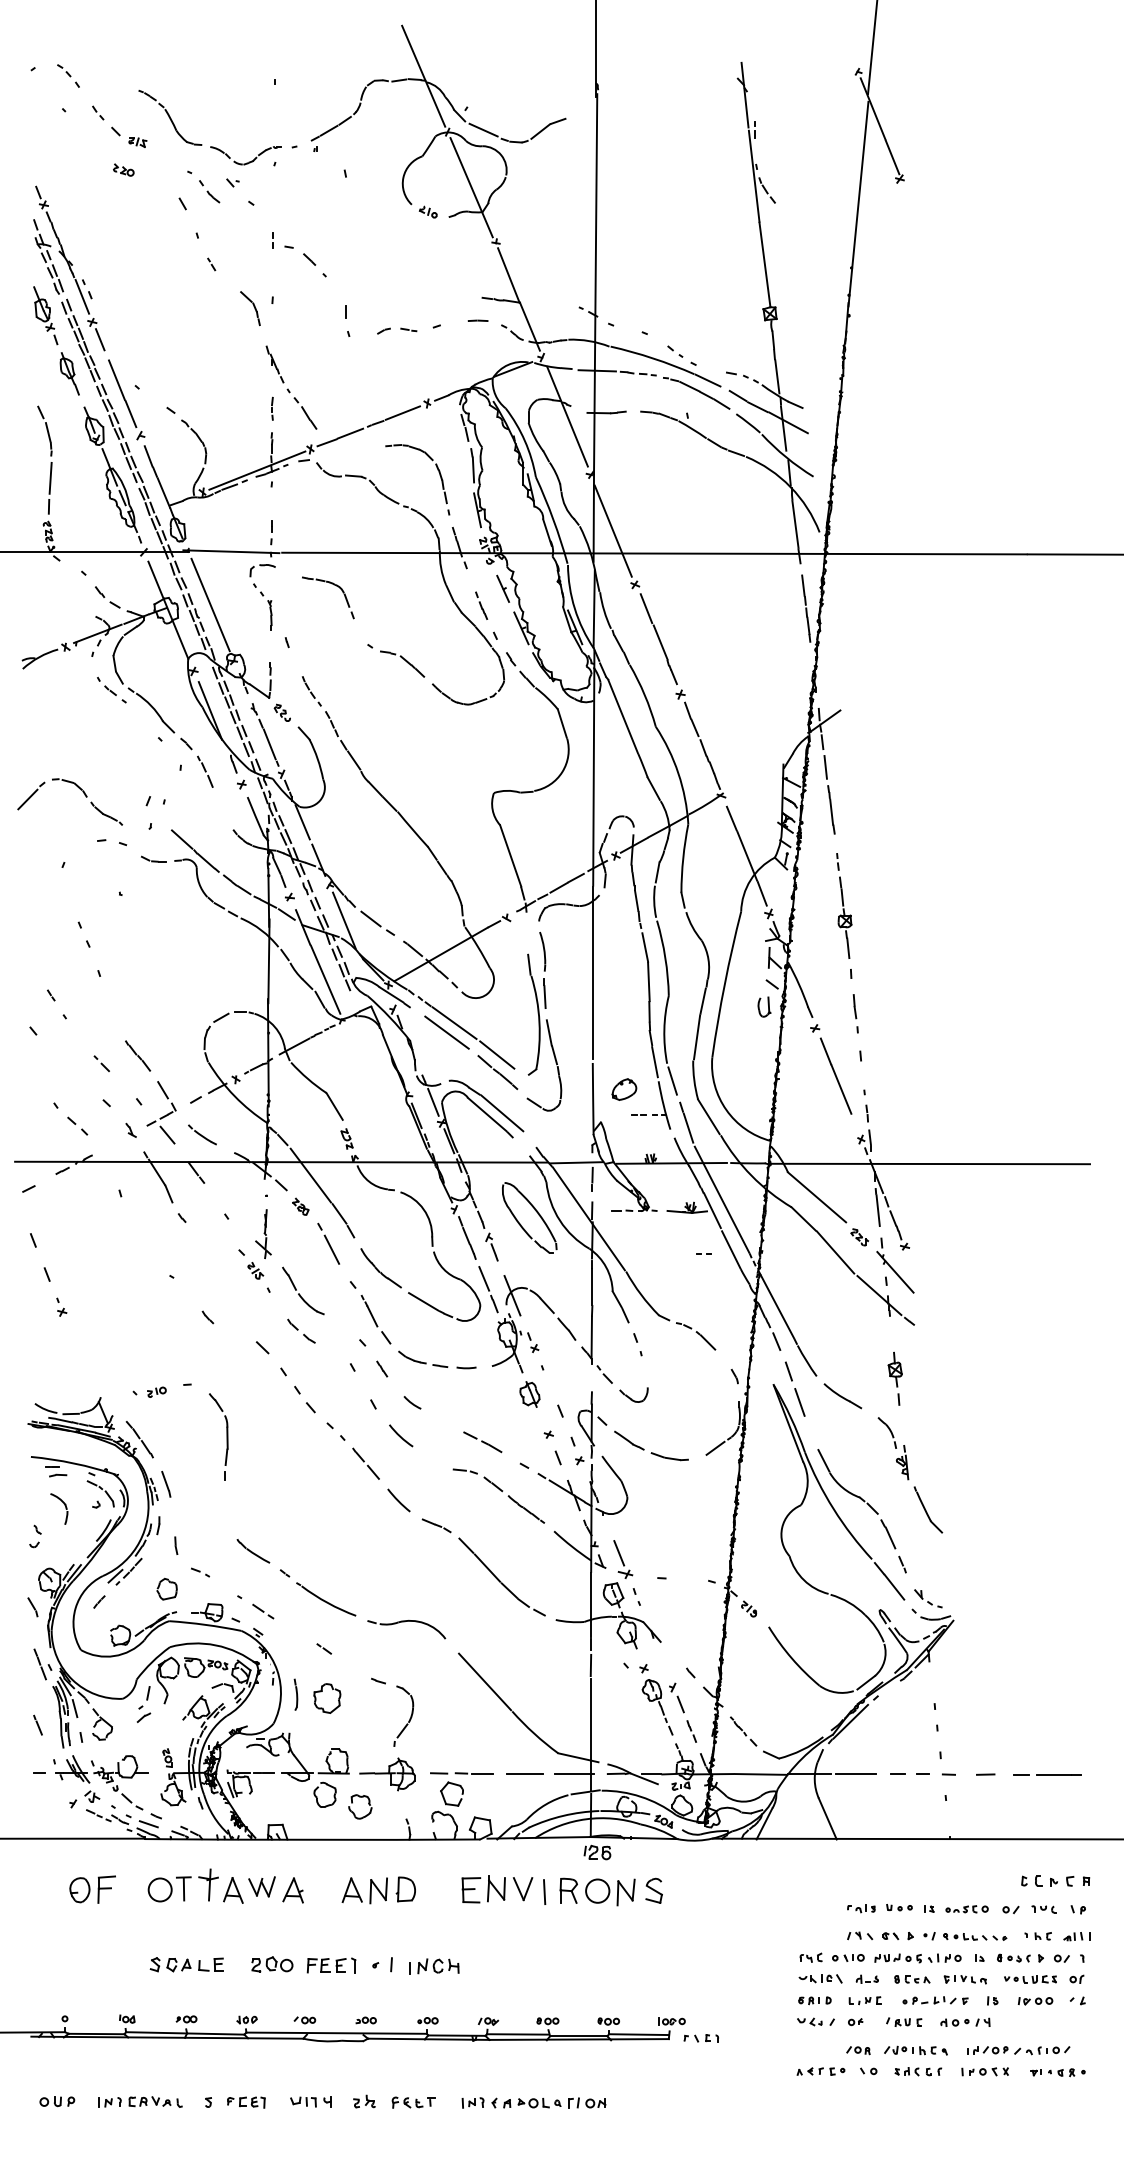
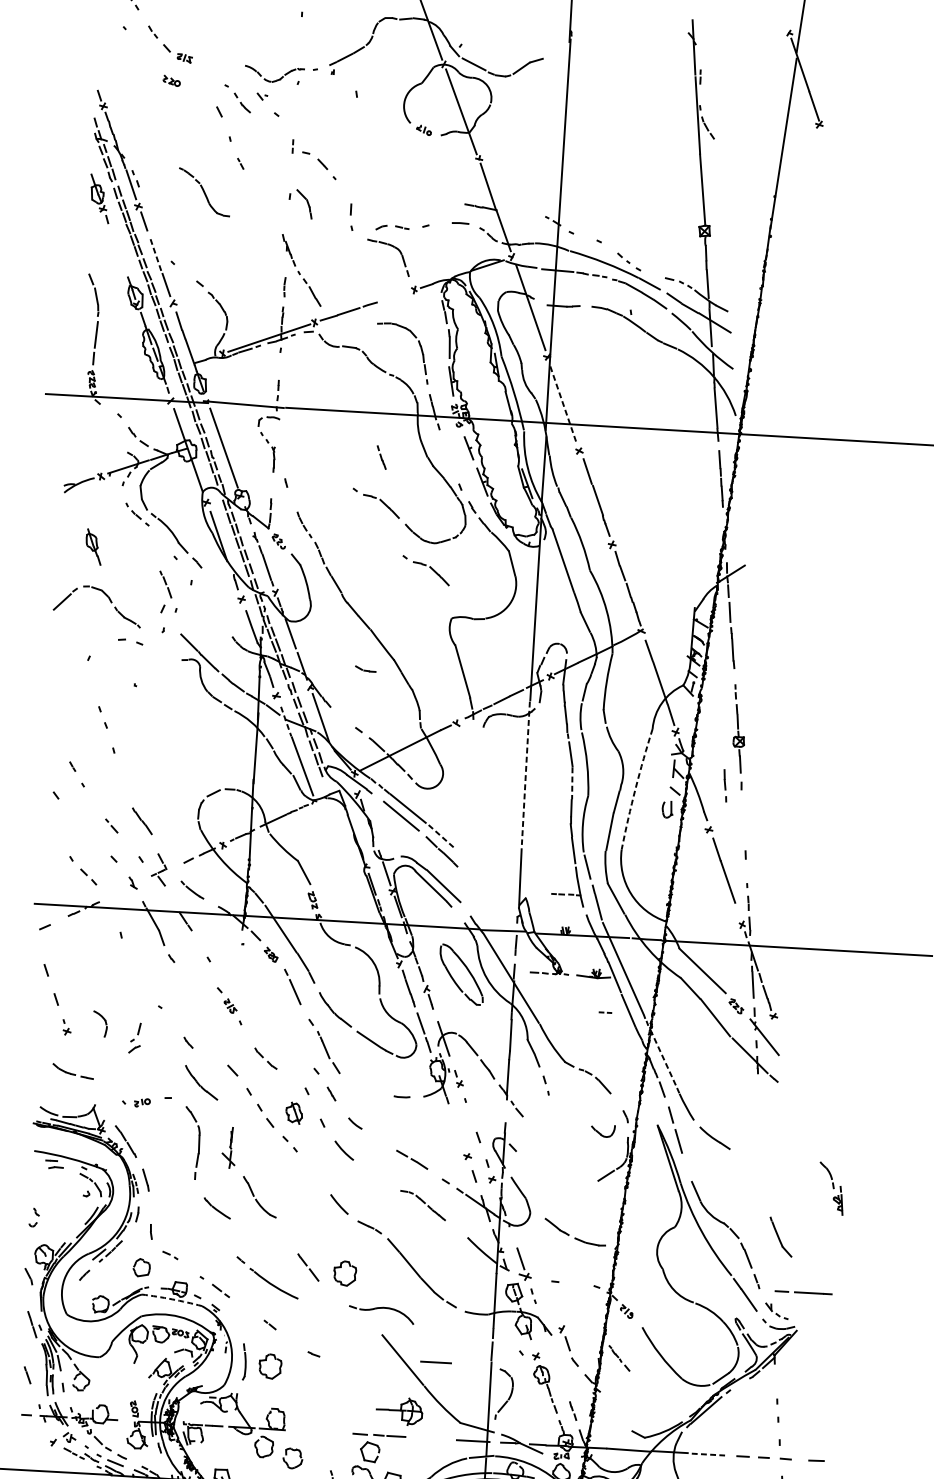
part: (170, 117) -> (204, 192), moved
part: (250, 308) -> (304, 204), moved
part: (69, 373) -> (93, 546), moved
line: (117, 380) -> (156, 256), solid -> dashed
line: (402, 412) -> (393, 296), removed
line: (613, 531) -> (563, 405), solid -> dashed
part: (331, 584) -> (391, 246), moved
line: (481, 605) -> (381, 457), moved
part: (460, 737) -> (426, 570), added
part: (205, 771) -> (166, 584), moved
part: (153, 858) -> (365, 668), moved
line: (370, 918) -> (342, 717), removed
line: (303, 927) -> (286, 721), solid -> dashed
line: (592, 973) -> (525, 773), solid -> dashed
line: (648, 982) -> (571, 783), solid -> dashed
arc: (724, 984) -> (635, 788), solid -> dashed
part: (855, 1013) -> (725, 785), moved
part: (544, 1021) -> (483, 811), removed
line: (497, 1055) -> (442, 837), solid -> dashed
part: (624, 1089) -> (546, 871), removed
part: (161, 1112) -> (159, 869), size x0.6
part: (263, 1234) -> (229, 1148), moved
part: (303, 1290) -> (259, 1196), moved
line: (776, 1304) -> (663, 1058), solid -> dashed
part: (423, 1358) -> (73, 1070), moved
part: (225, 1364) -> (200, 1082), added
part: (894, 1378) -> (758, 1125), removed
part: (529, 1394) -> (293, 1113), moved
part: (633, 1394) -> (602, 1130), moved
part: (893, 1448) -> (831, 1188), moved
part: (651, 1452) -> (575, 1237), moved
line: (364, 1462) -> (307, 1266), moved
part: (498, 1495) -> (422, 1205), size x0.6
part: (59, 1508) -> (100, 1023), moved
part: (253, 1551) -> (217, 1208), moved
part: (410, 1582) -> (345, 1273), added
part: (405, 1622) -> (380, 1309), moved
arc: (205, 1624) -> (172, 1299), solid -> dashed
part: (295, 1694) -> (244, 1361), size x1.4
part: (676, 1697) -> (564, 1337), moved
part: (143, 1704) -> (134, 1038), moved
part: (409, 1718) -> (509, 1396), moved
part: (743, 1731) -> (619, 1358), moved
line: (524, 1773) -> (435, 1362), moved
part: (387, 1774) -> (399, 1411), moved
line: (856, 1774) -> (708, 1454), solid -> dashed
line: (1047, 1774) -> (803, 1292), moved

